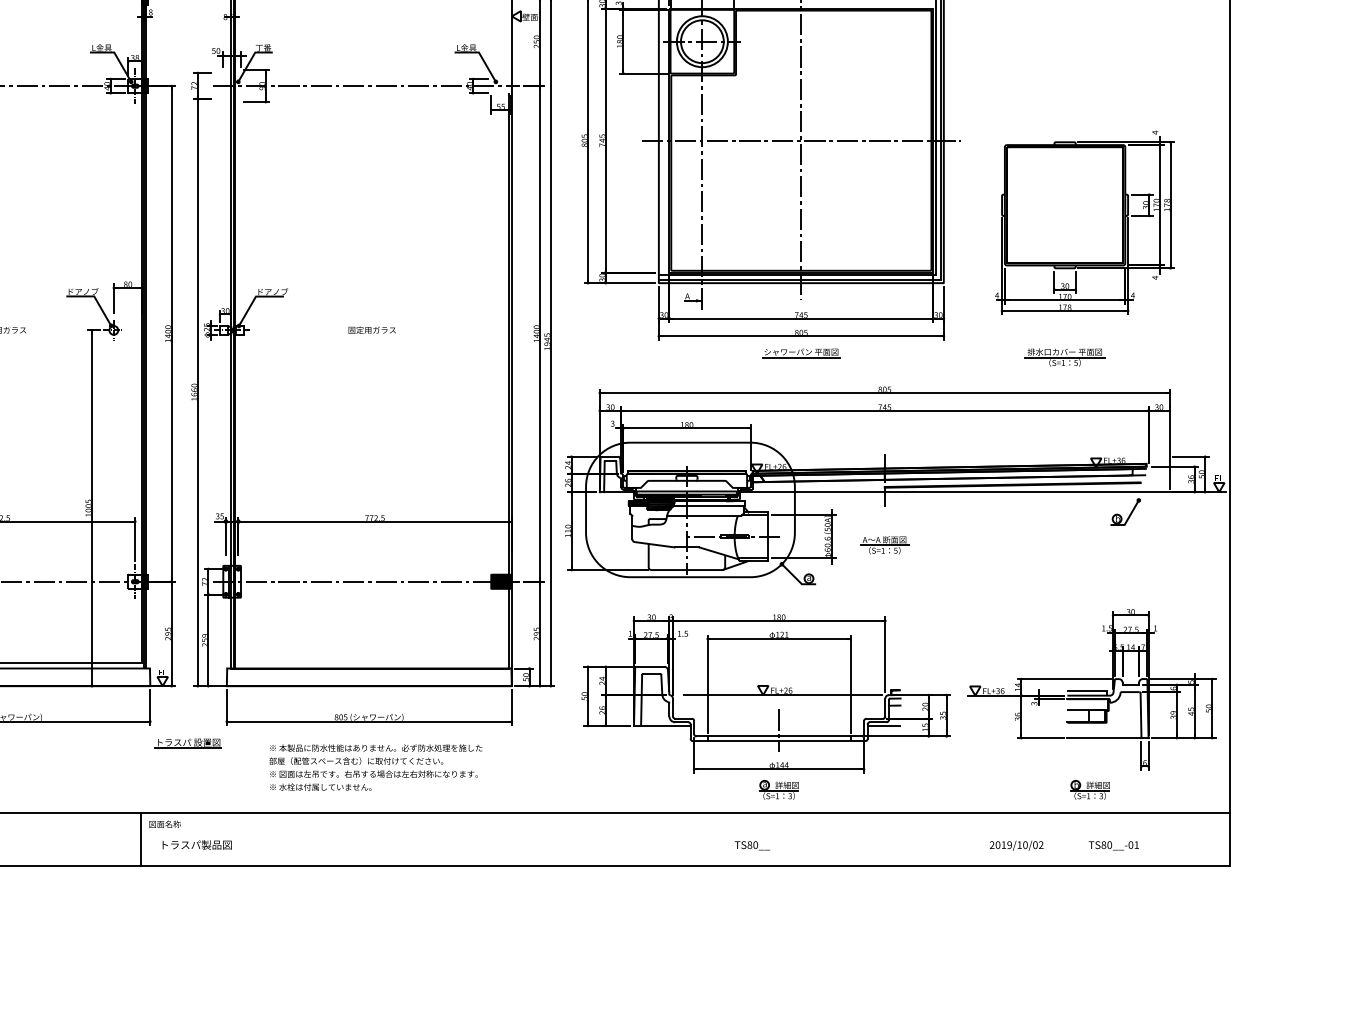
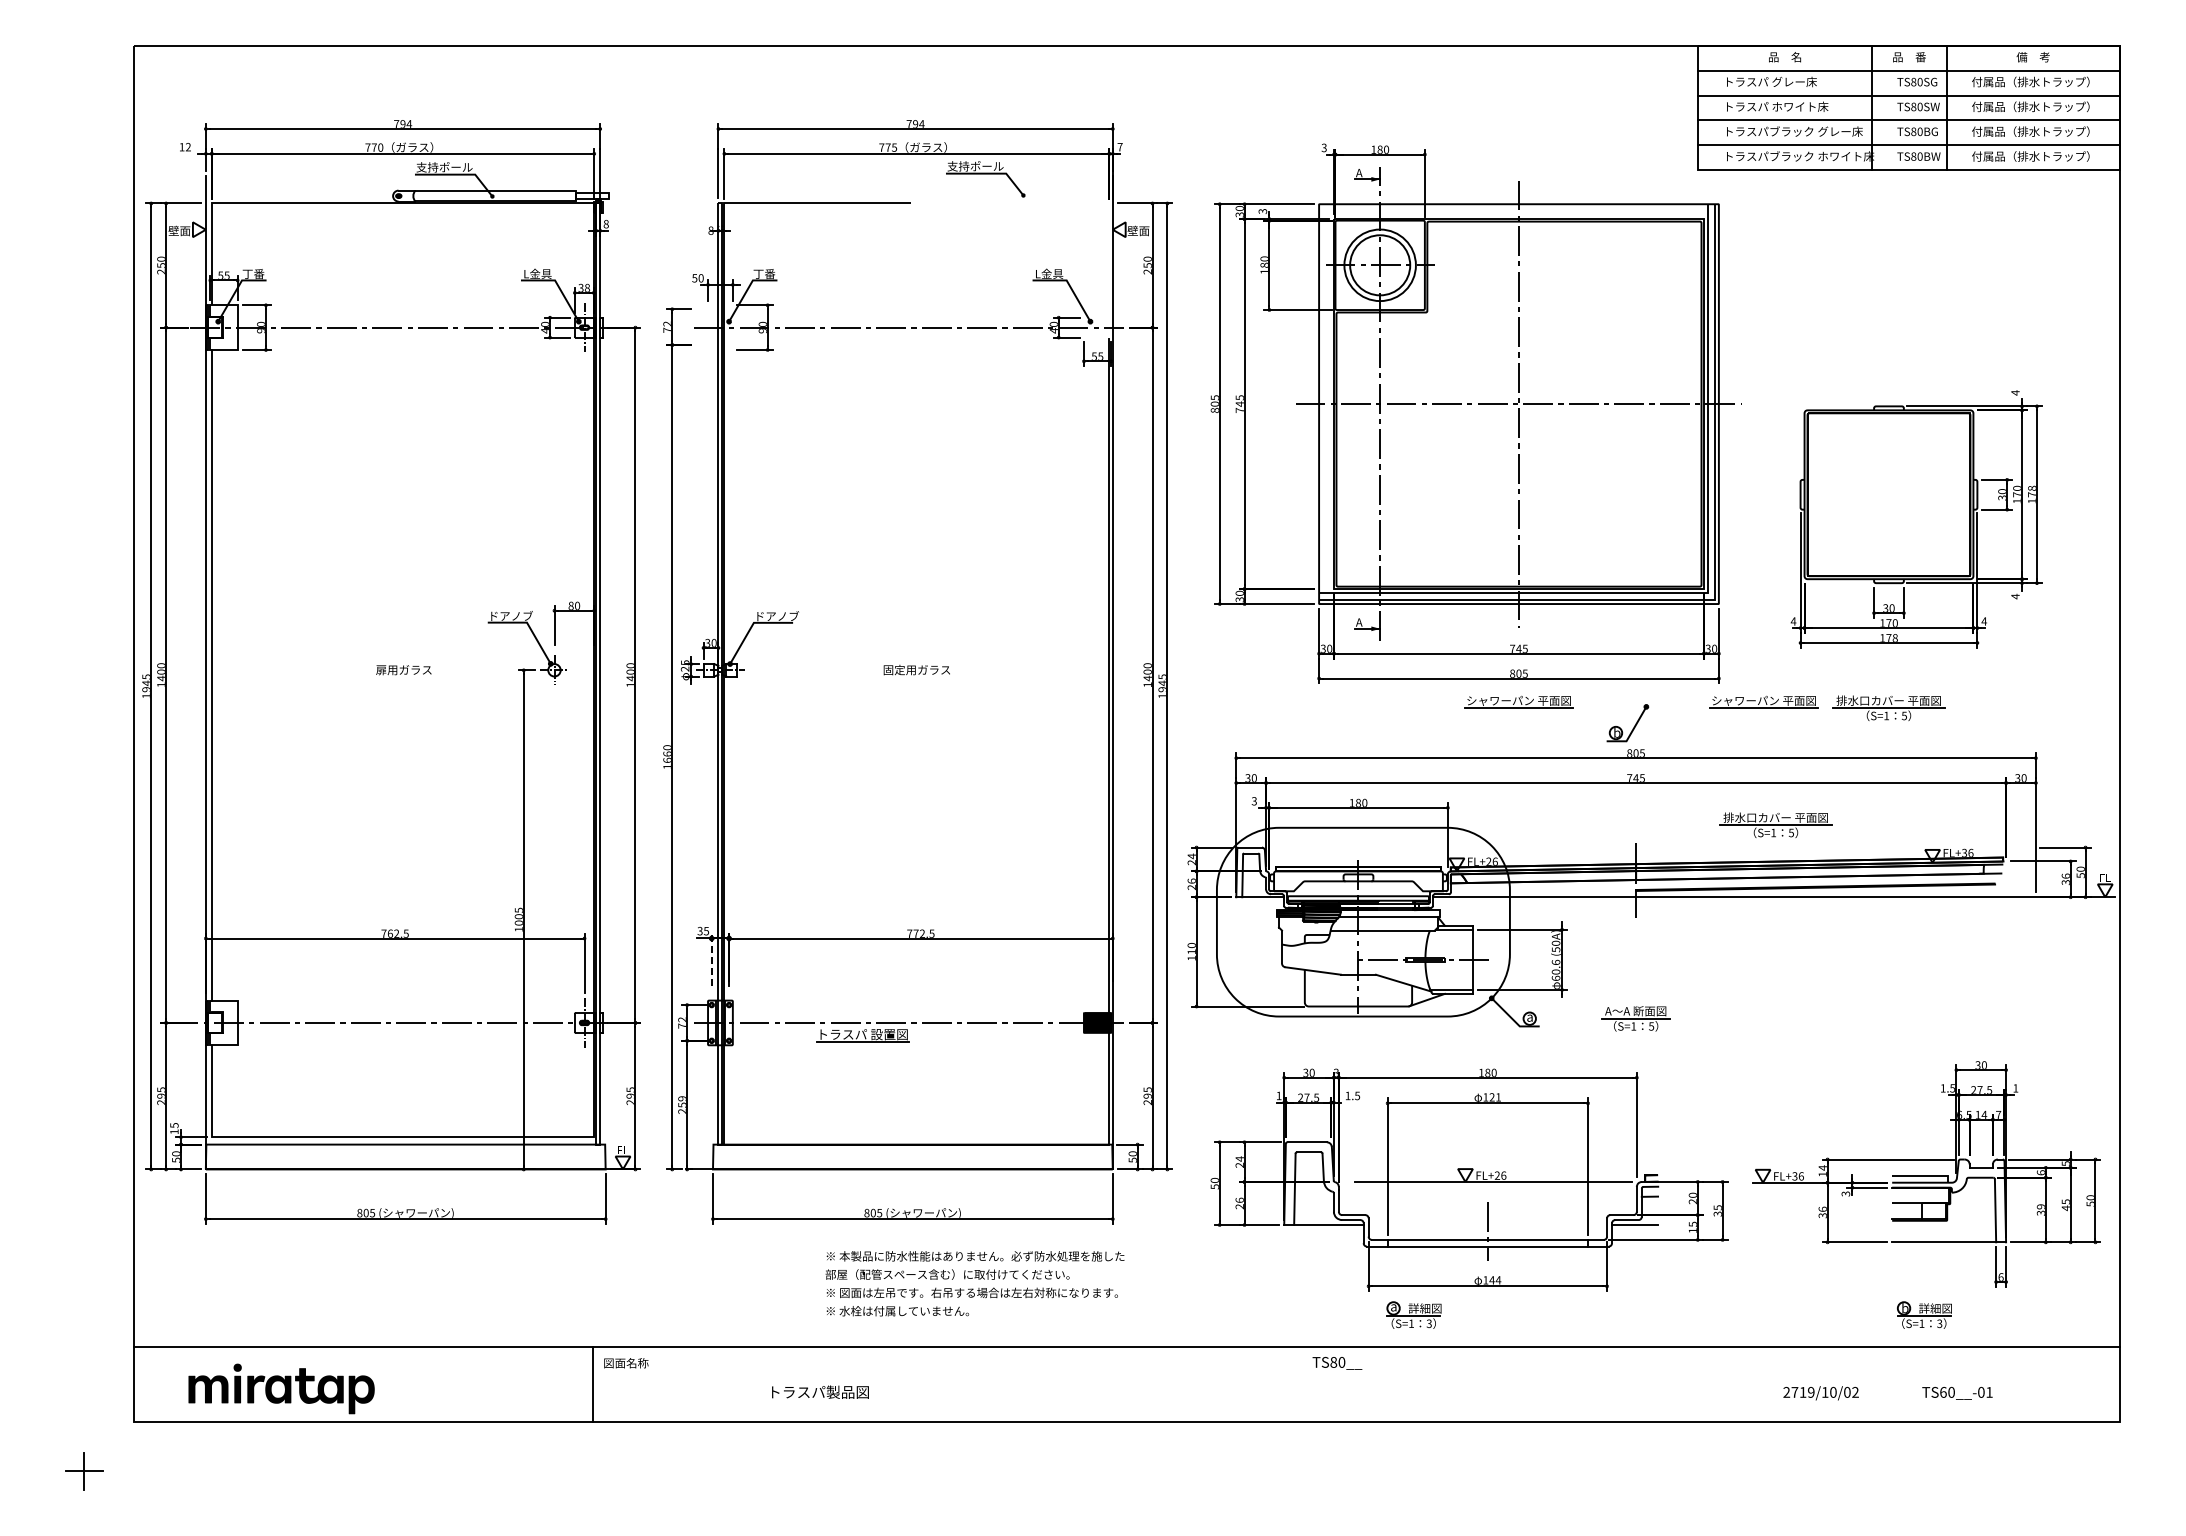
part: (975, 352) -> (1763, 701), added
part: (984, 440) -> (1775, 824), added
part: (1128, 515) -> (1632, 728), moved
line: (225, 536) -> (711, 959), solid -> dashed
part: (884, 545) -> (1635, 1018), moved
part: (187, 743) -> (862, 1035), moved
text: (375, 767) -> (974, 1283), moved
part: (778, 789) -> (1413, 1314), moved
text: (197, 844) -> (820, 1391), moved
text: (752, 845) -> (1337, 1362), moved
text: (997, 845) -> (1794, 1392), 2019/10/02 -> 2719/10/02
text: (1103, 845) -> (1943, 1392), TS80__-01 -> TS60__-01

